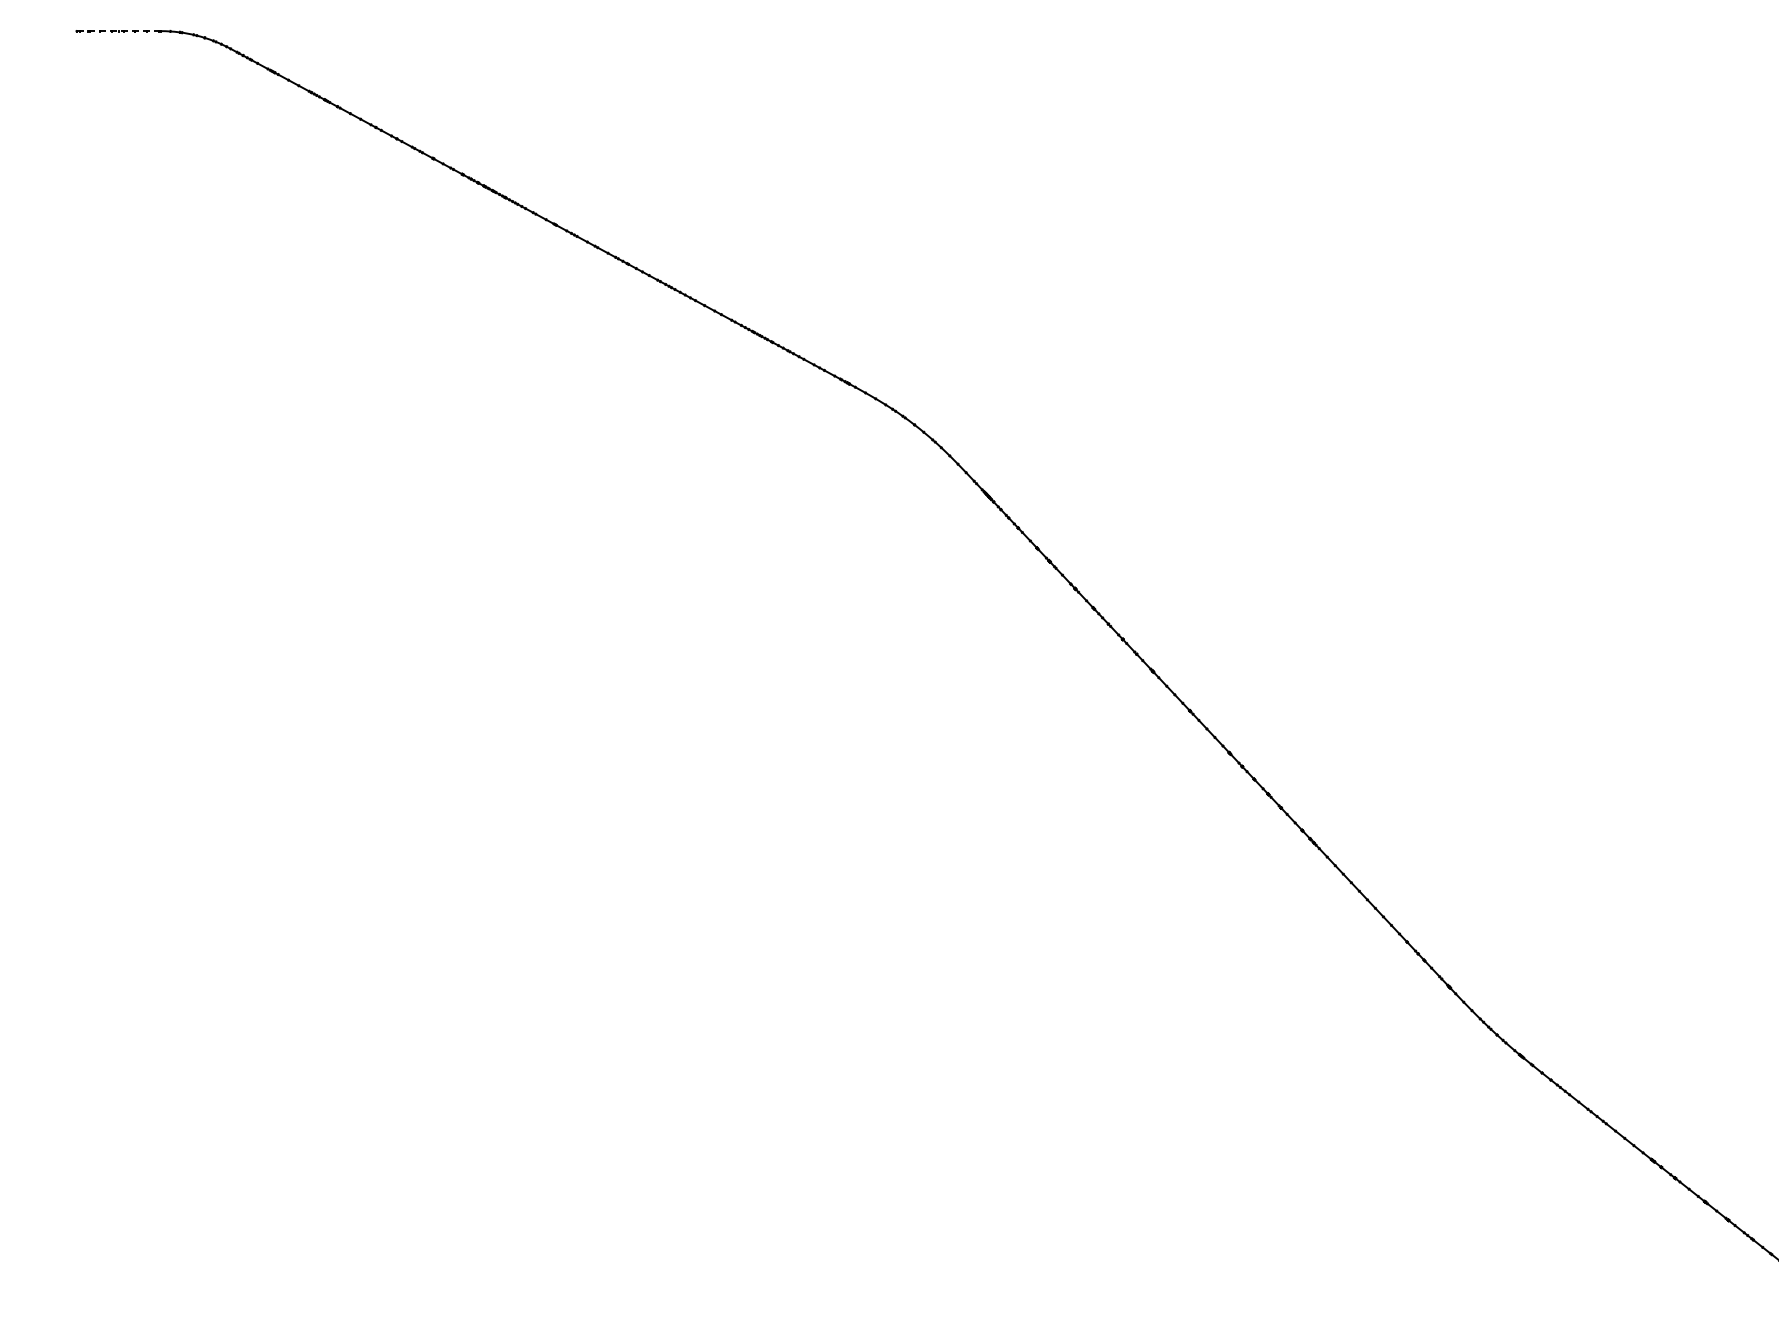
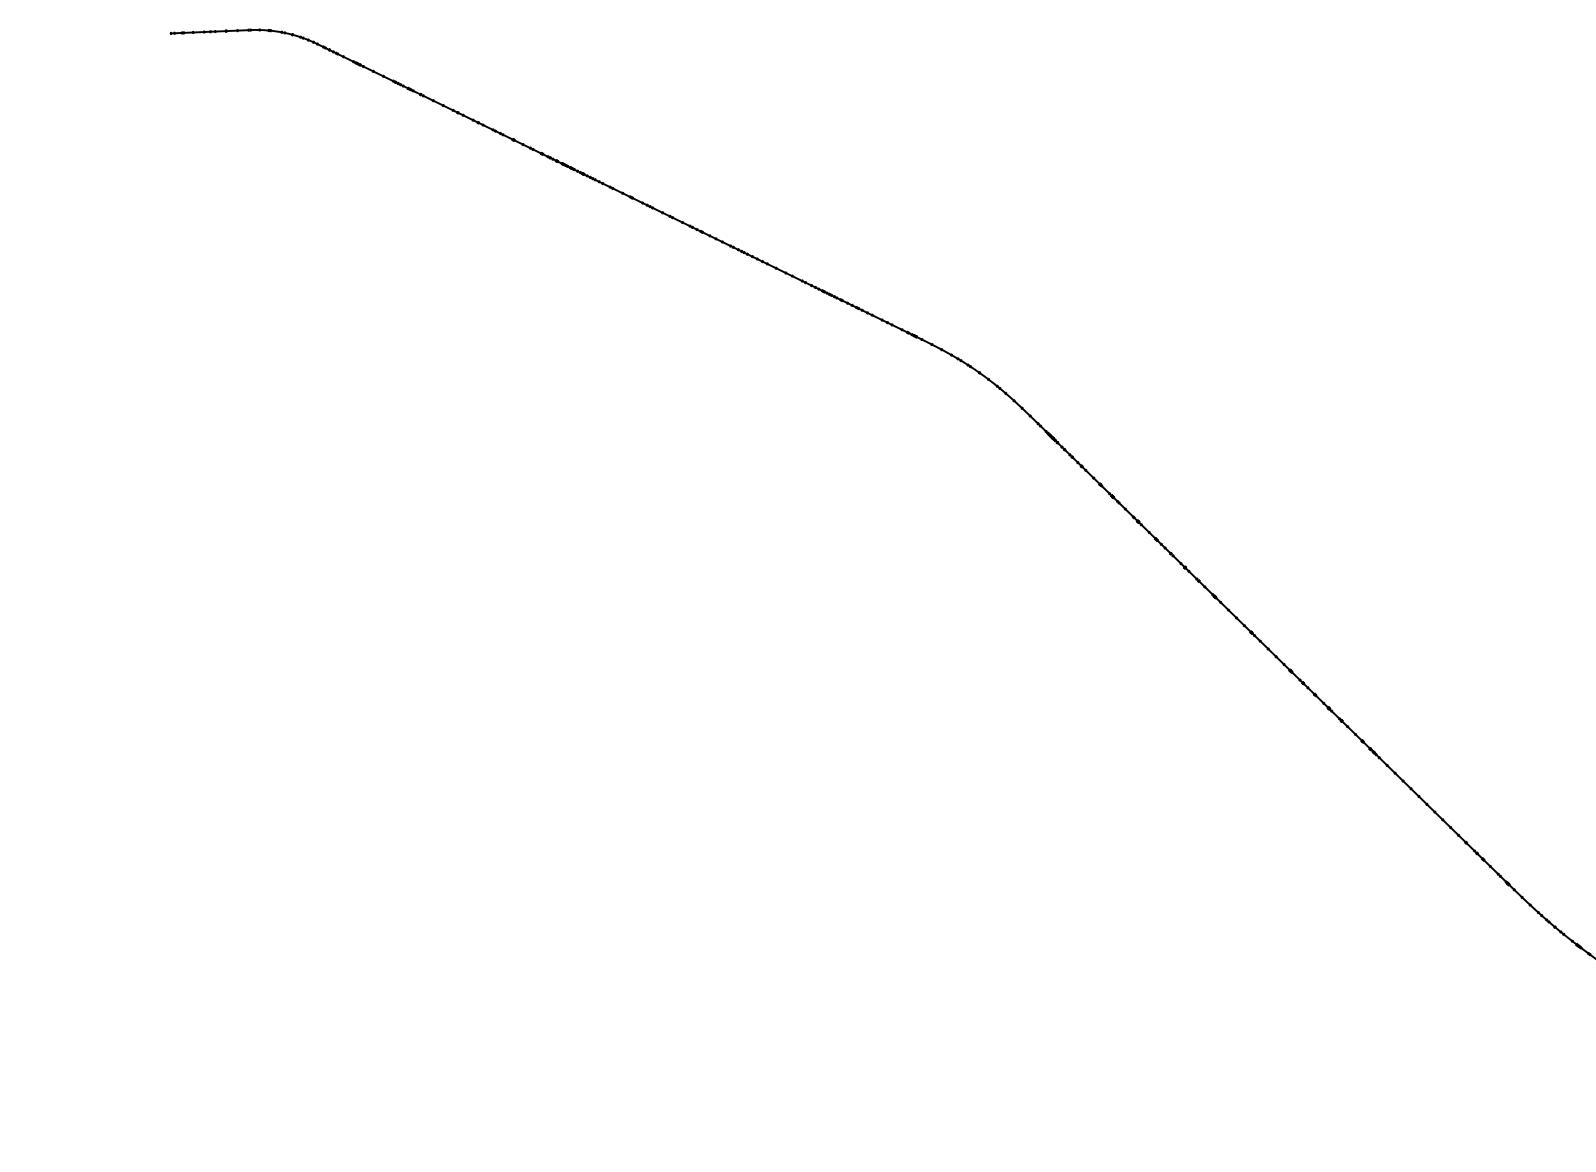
line: (119, 31) -> (211, 32), dashed -> solid

